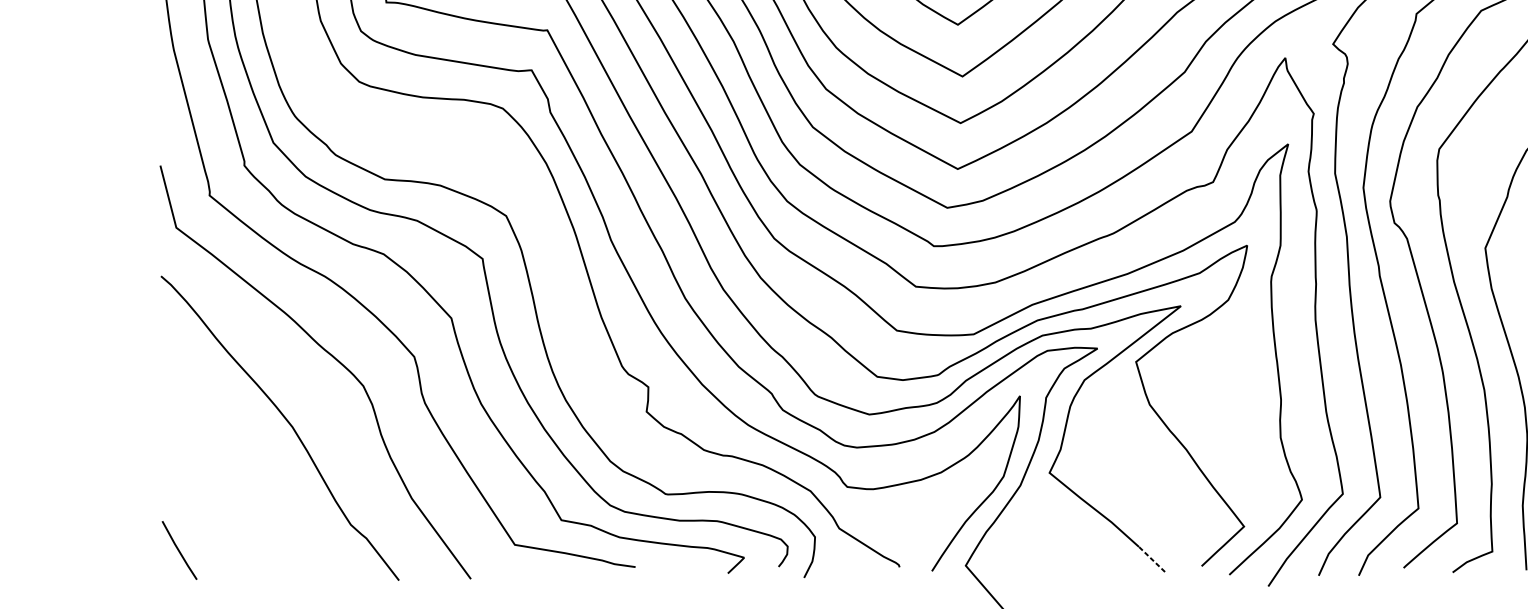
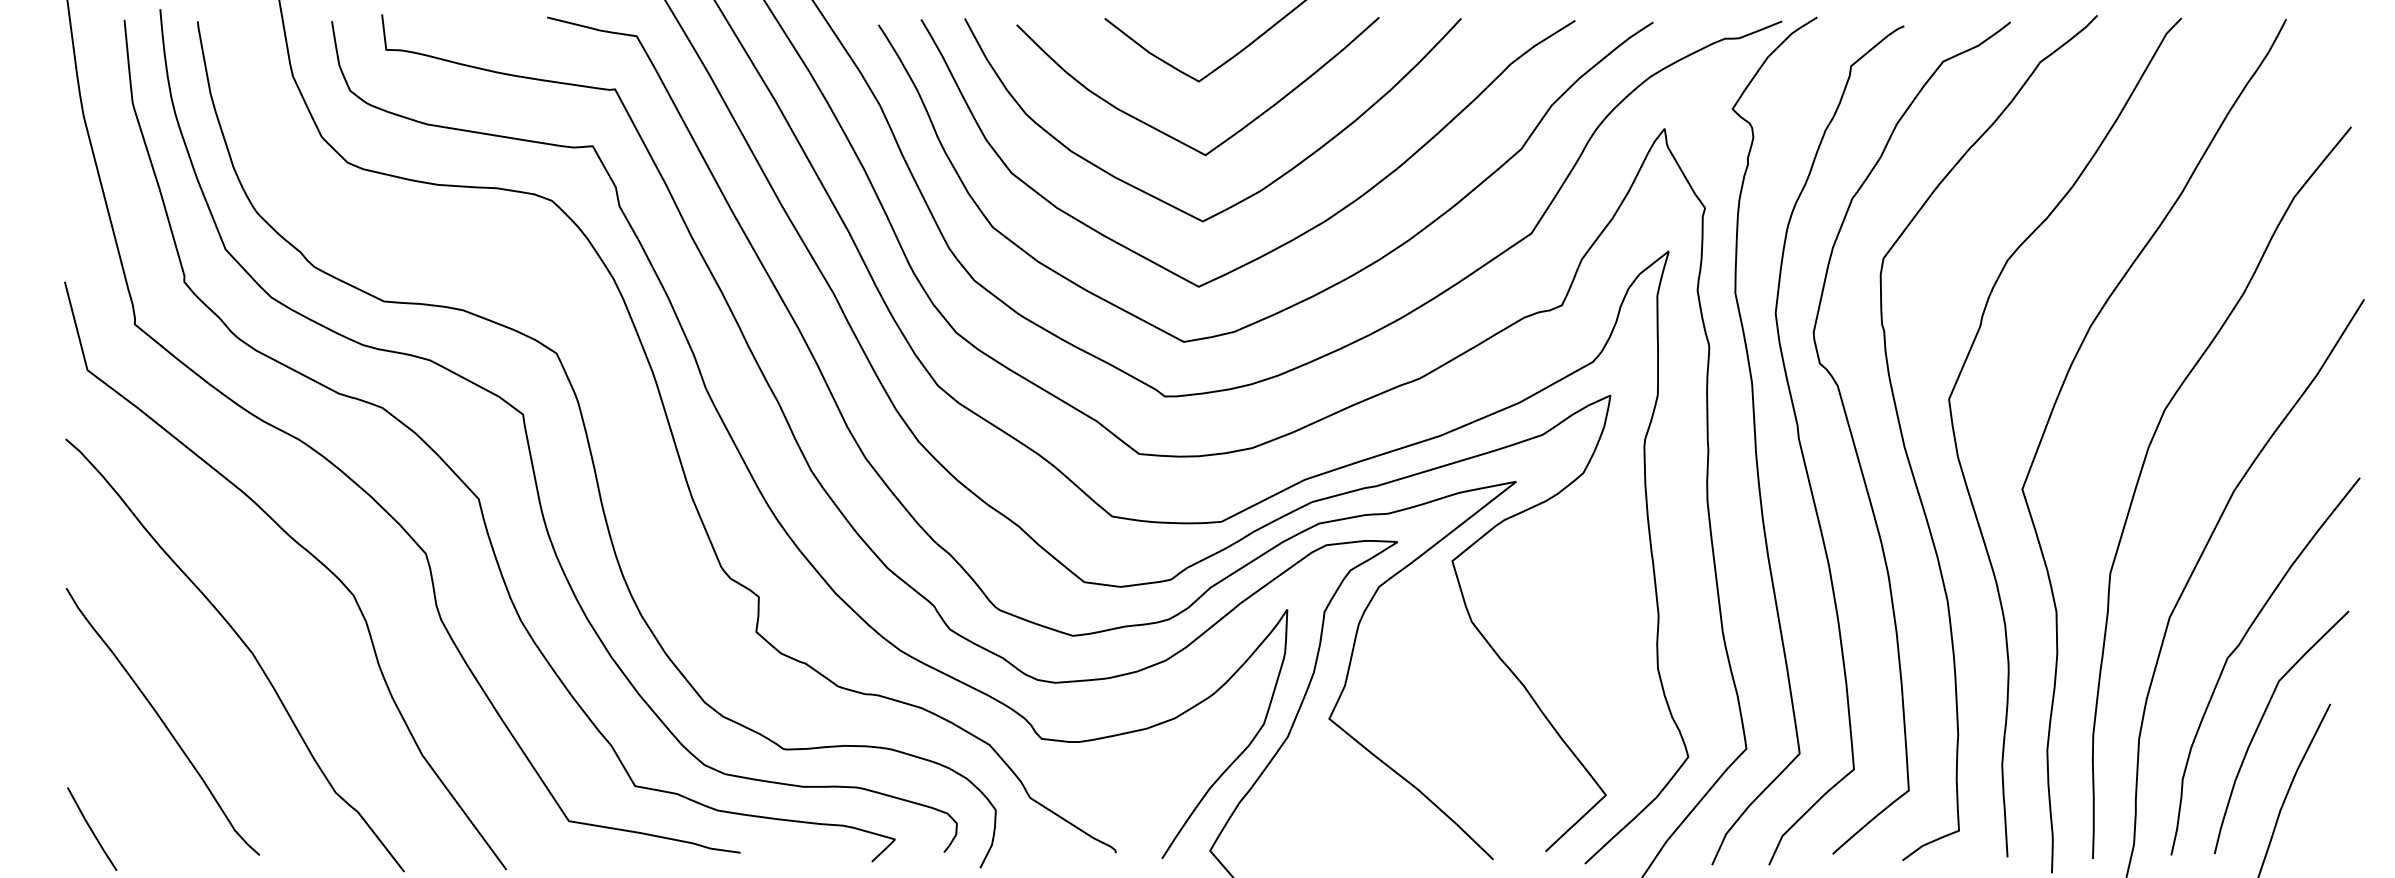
curve: (229, 474) -> (162, 721), added
line: (1152, 559) -> (1475, 841), dashed -> solid

